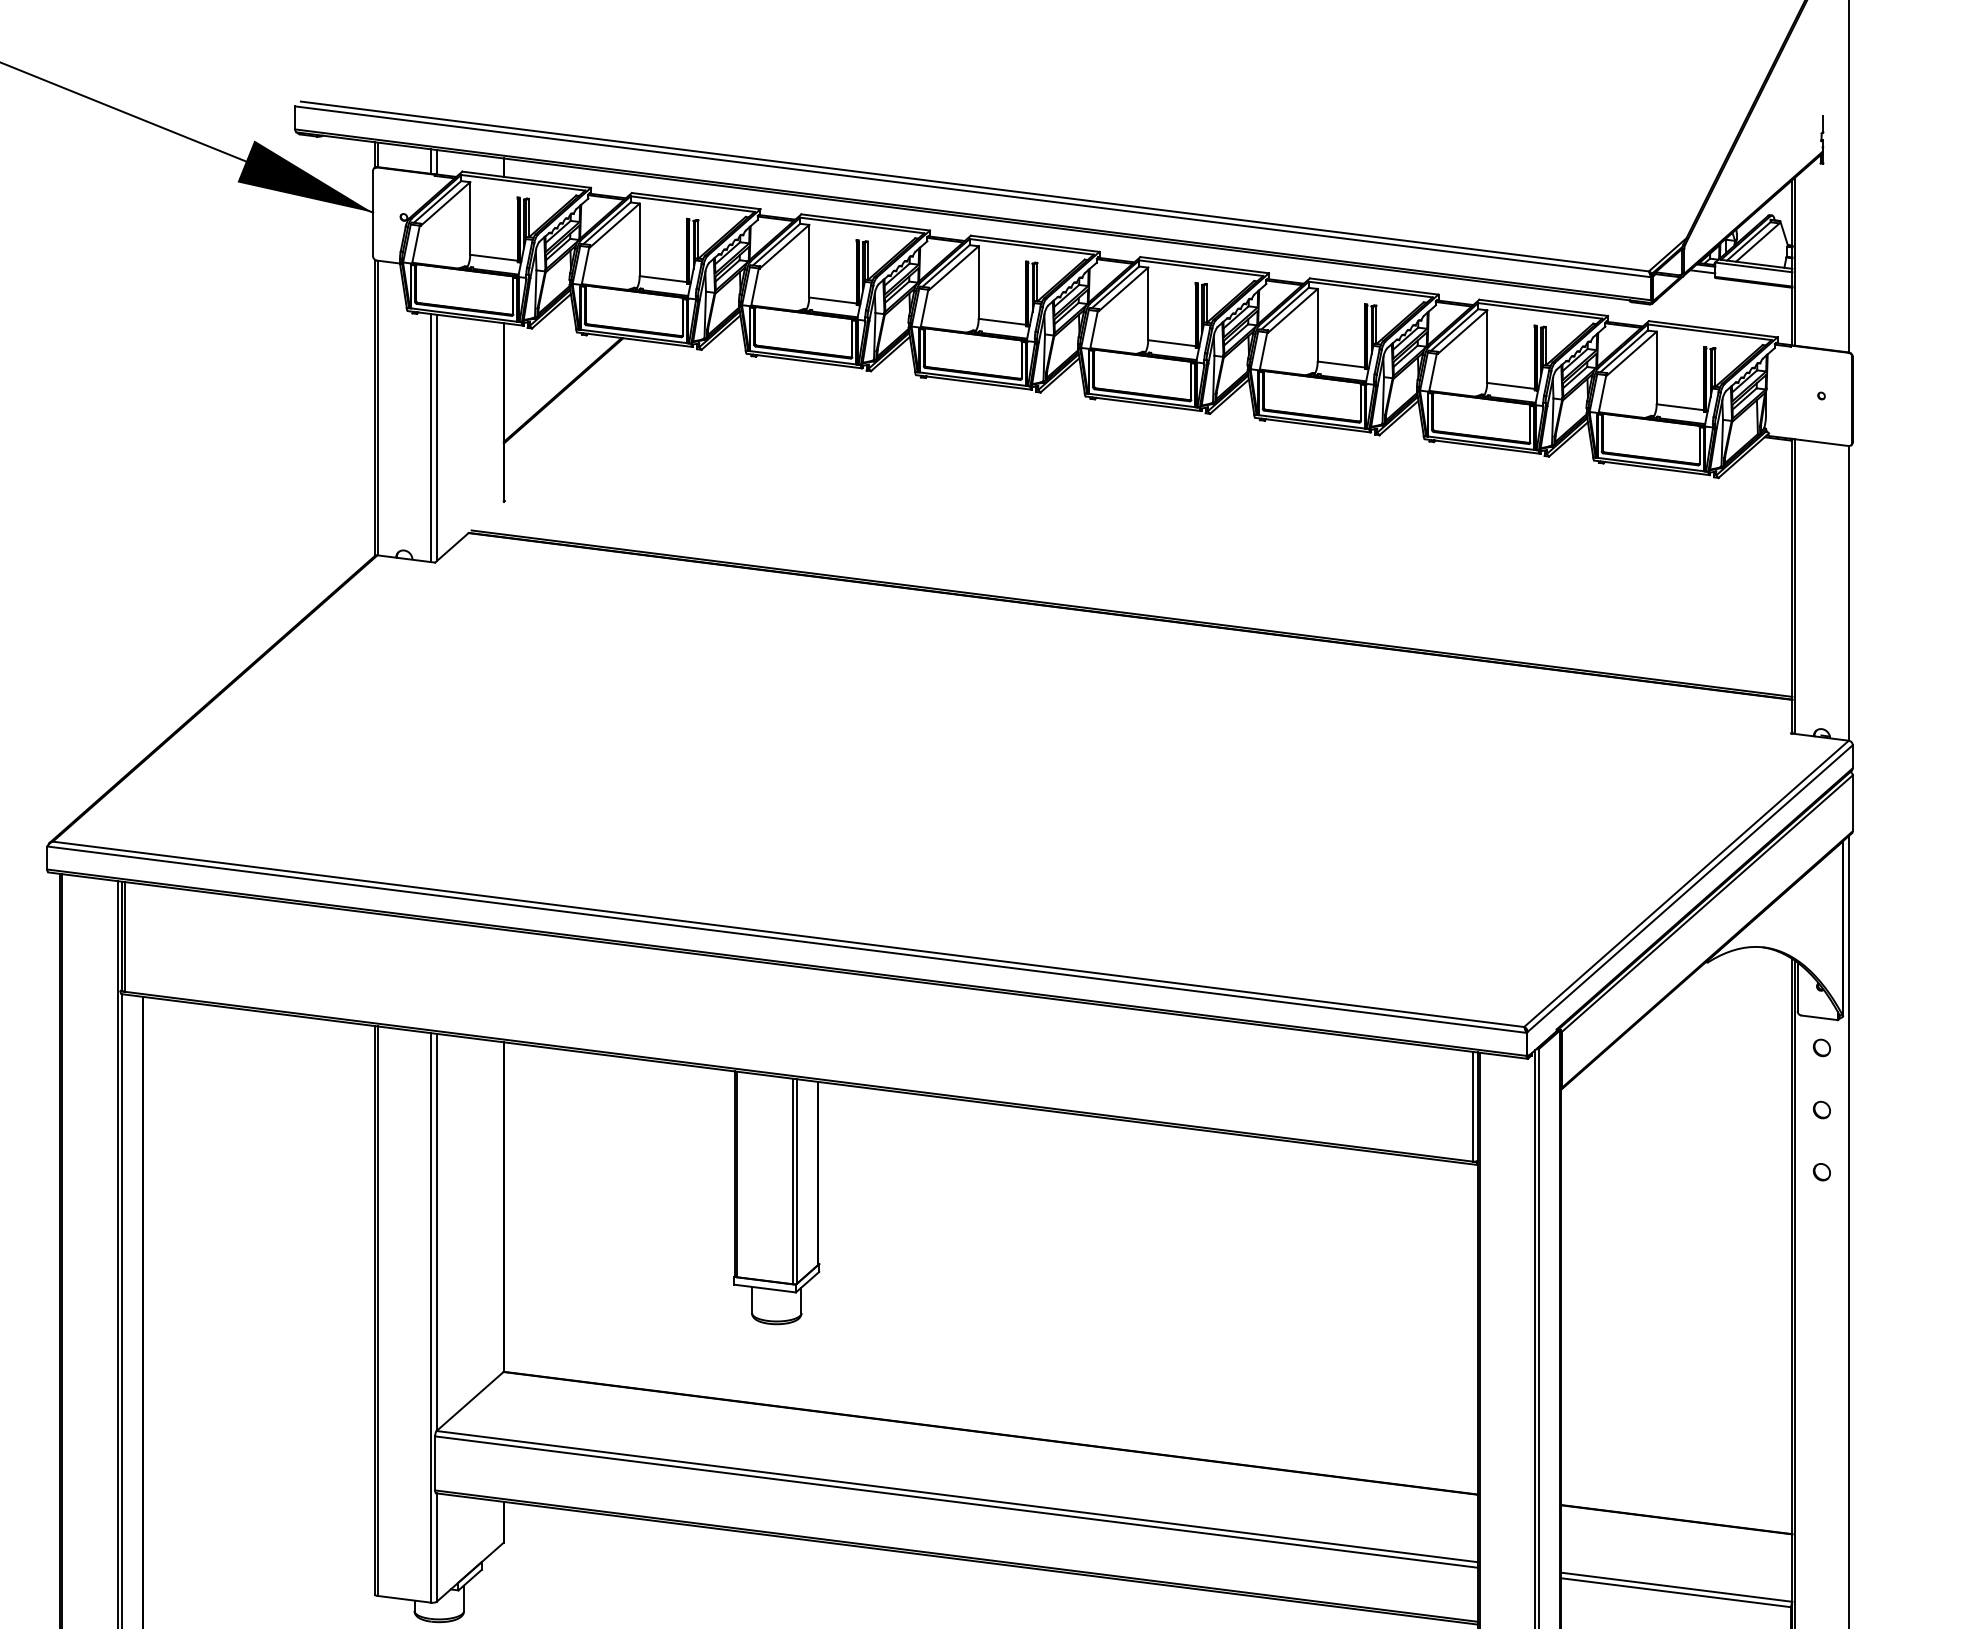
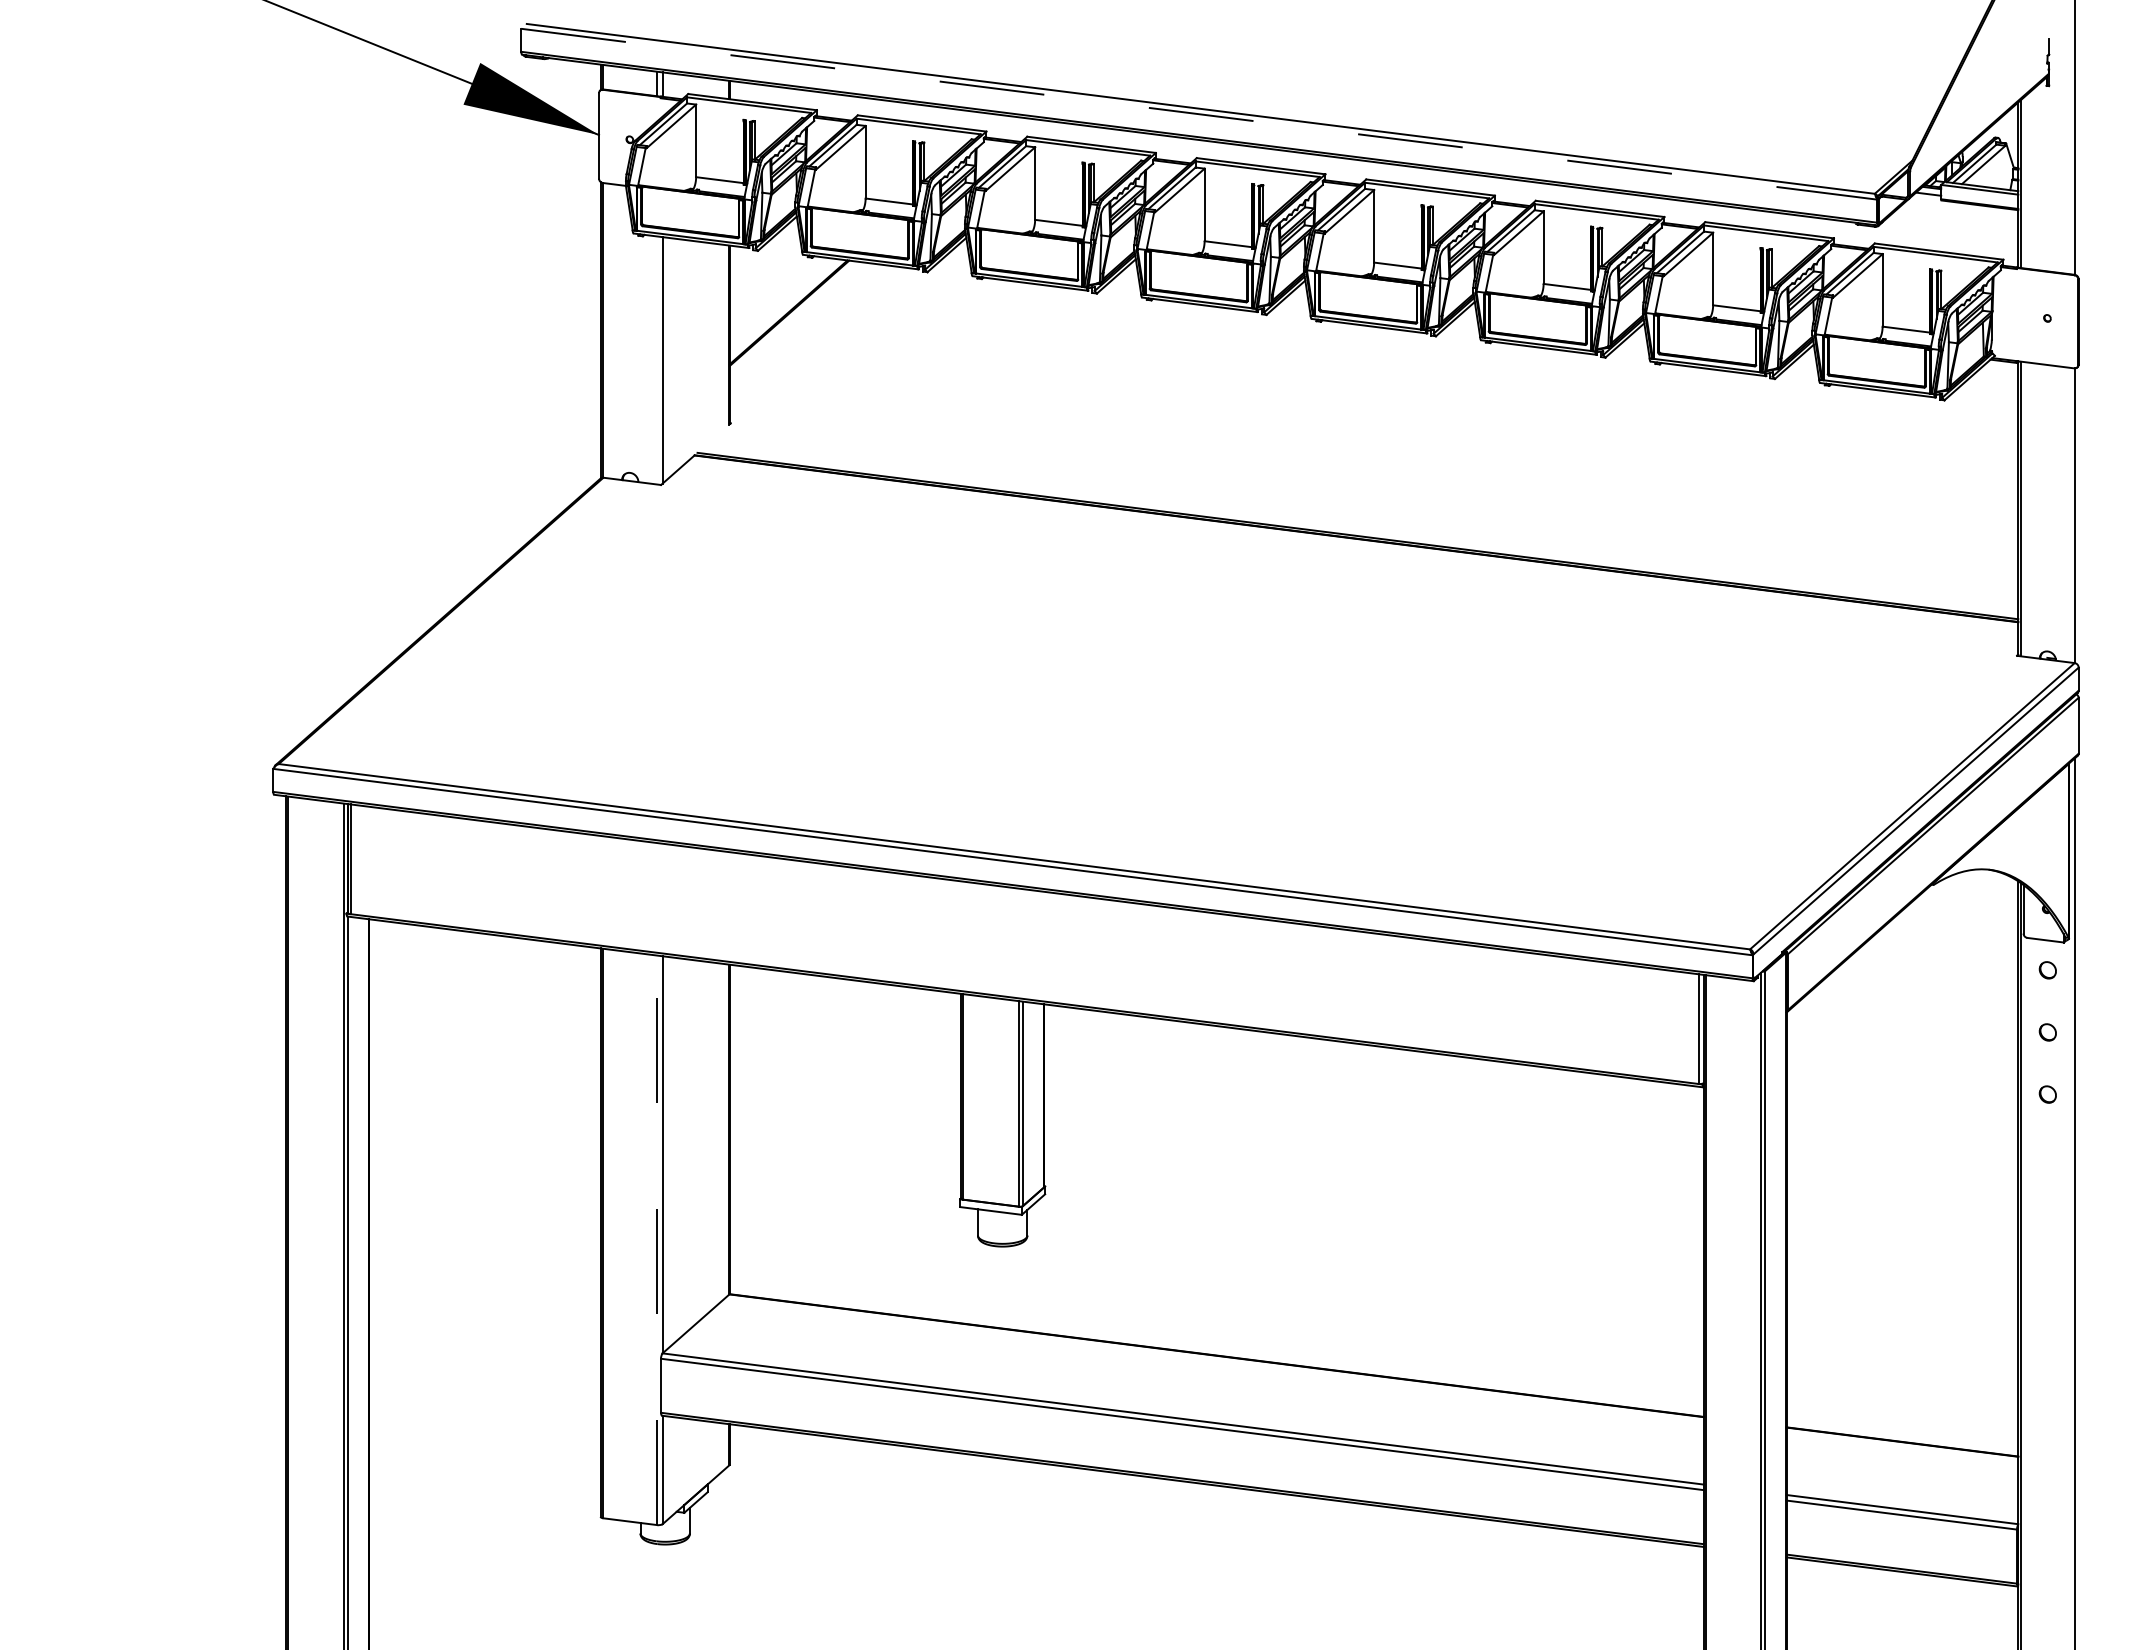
line: (973, 192) -> (1199, 114), solid -> dashed
line: (431, 438) -> (657, 360), removed
line: (431, 1318) -> (657, 1240), solid -> dashed

